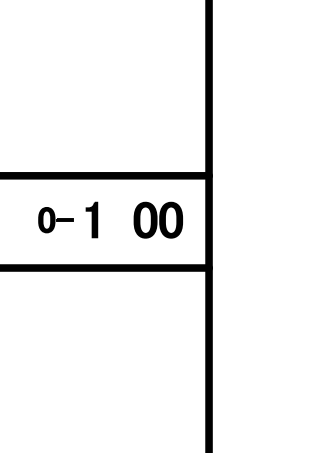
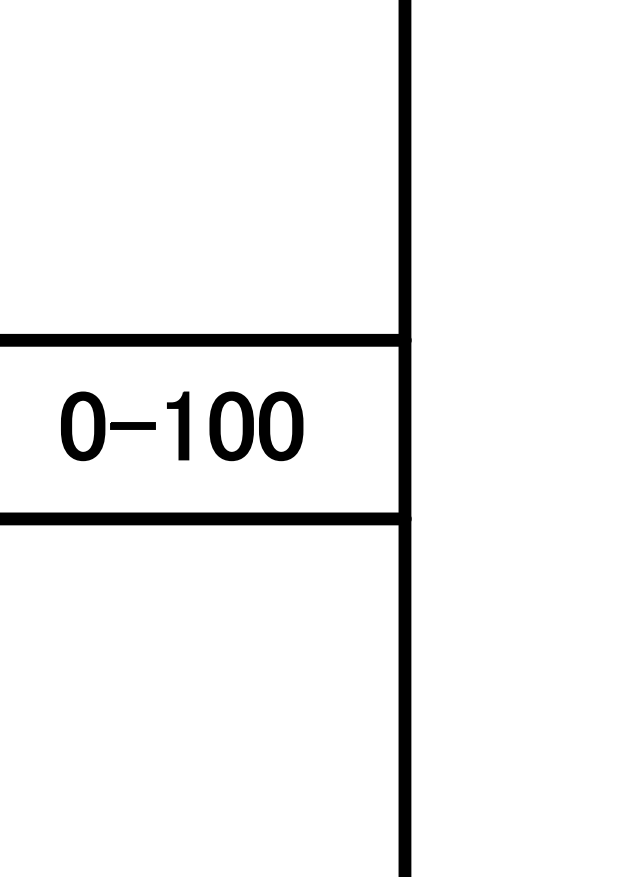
part: (55, 219) -> (107, 424), size x1.43
part: (157, 219) -> (254, 424), moved

